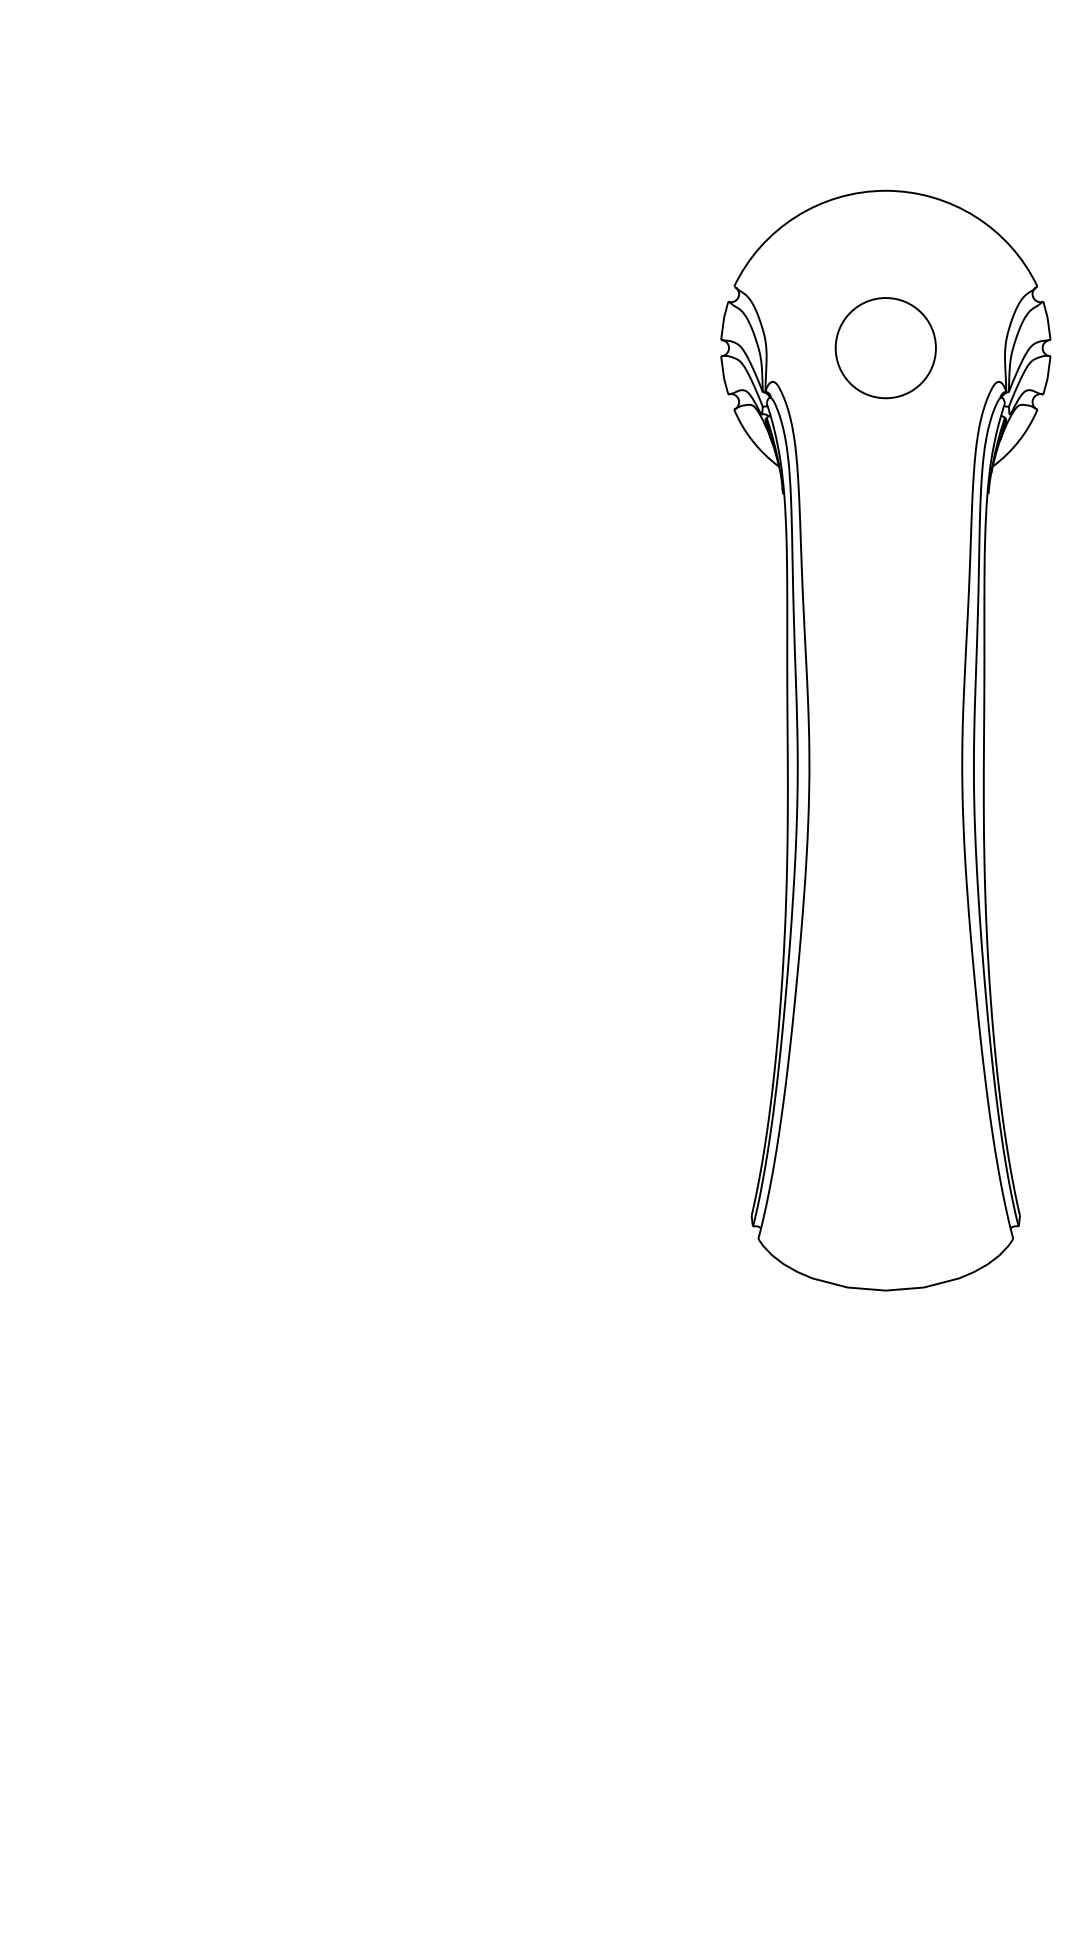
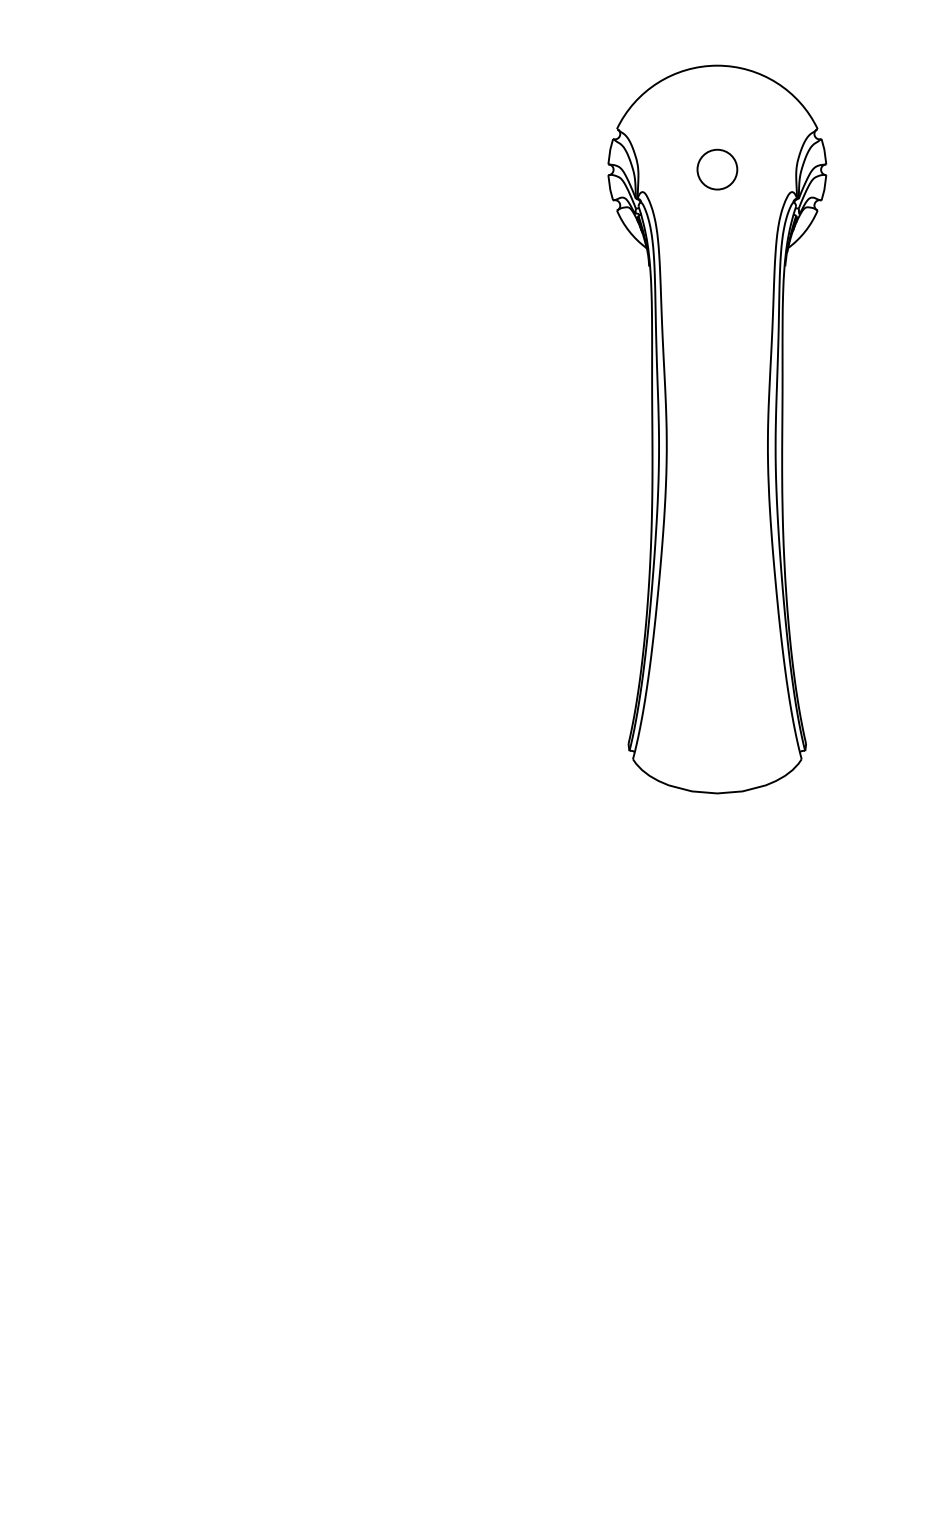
circle: (886, 347) -> (717, 169), size x0.6

